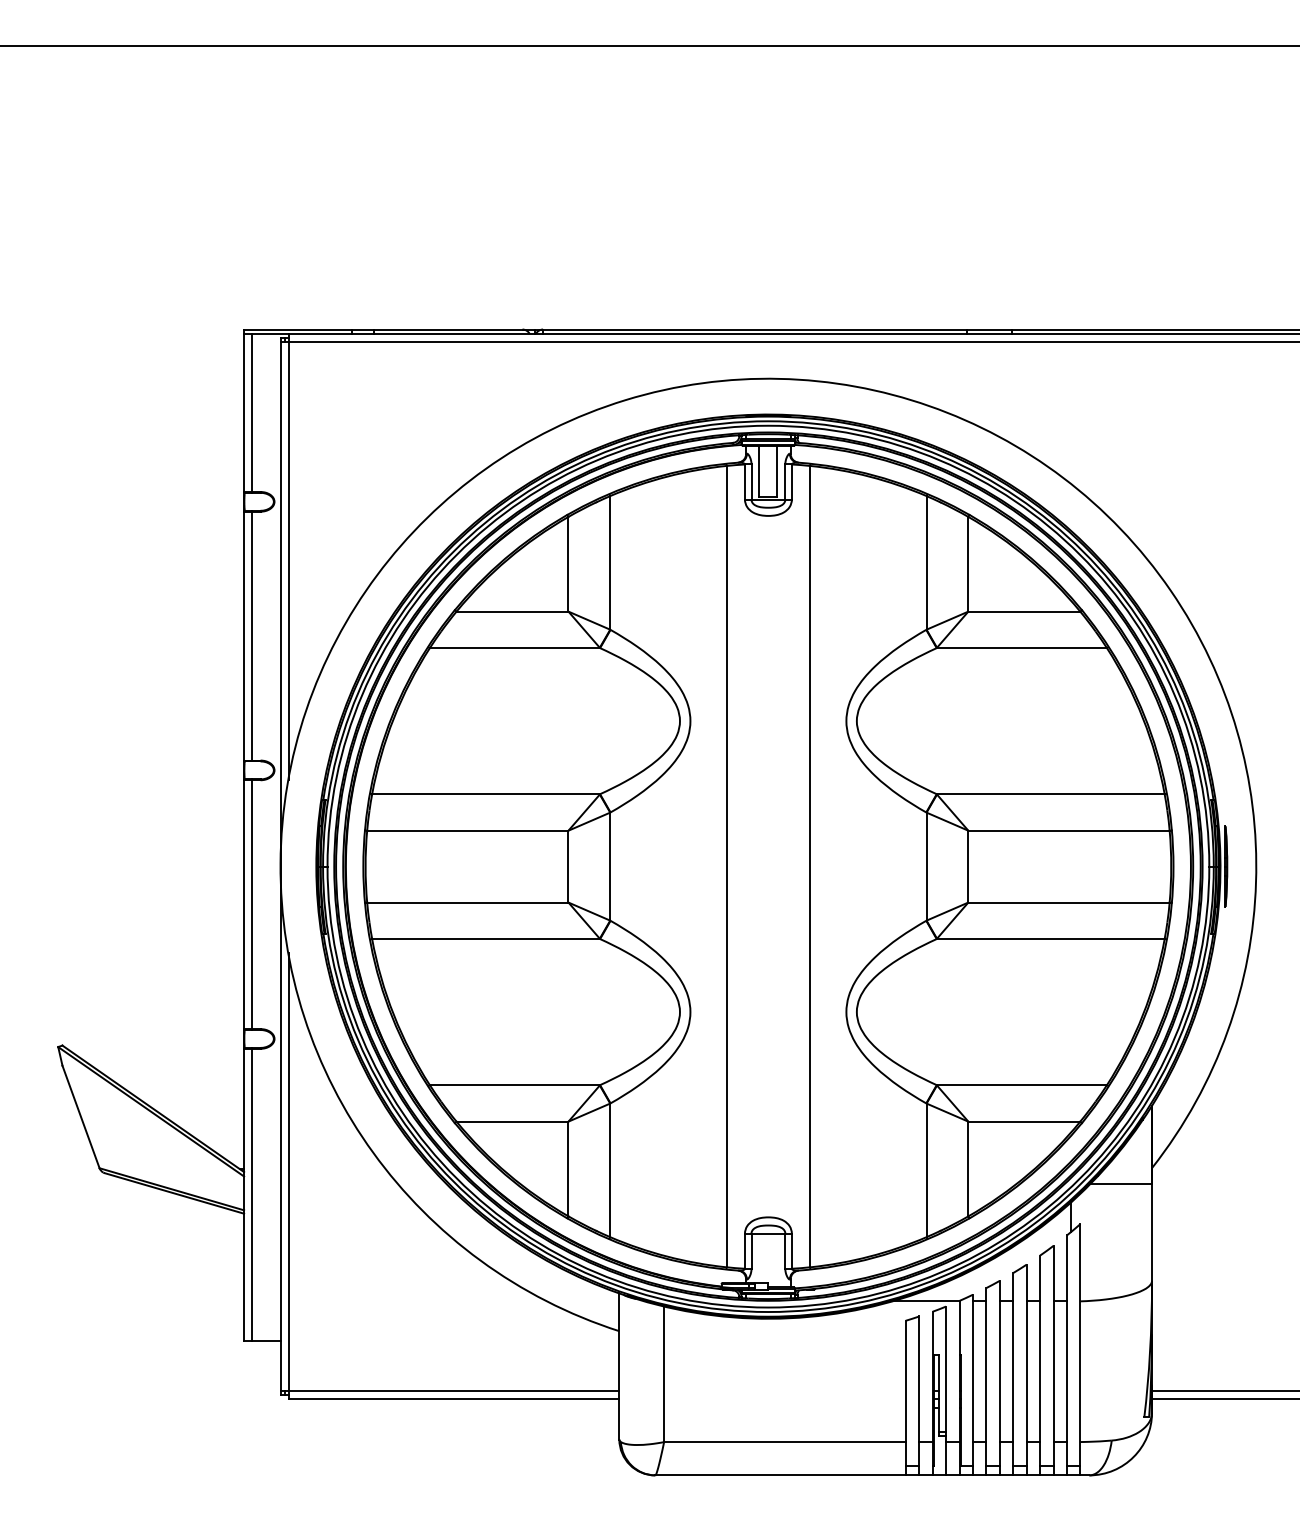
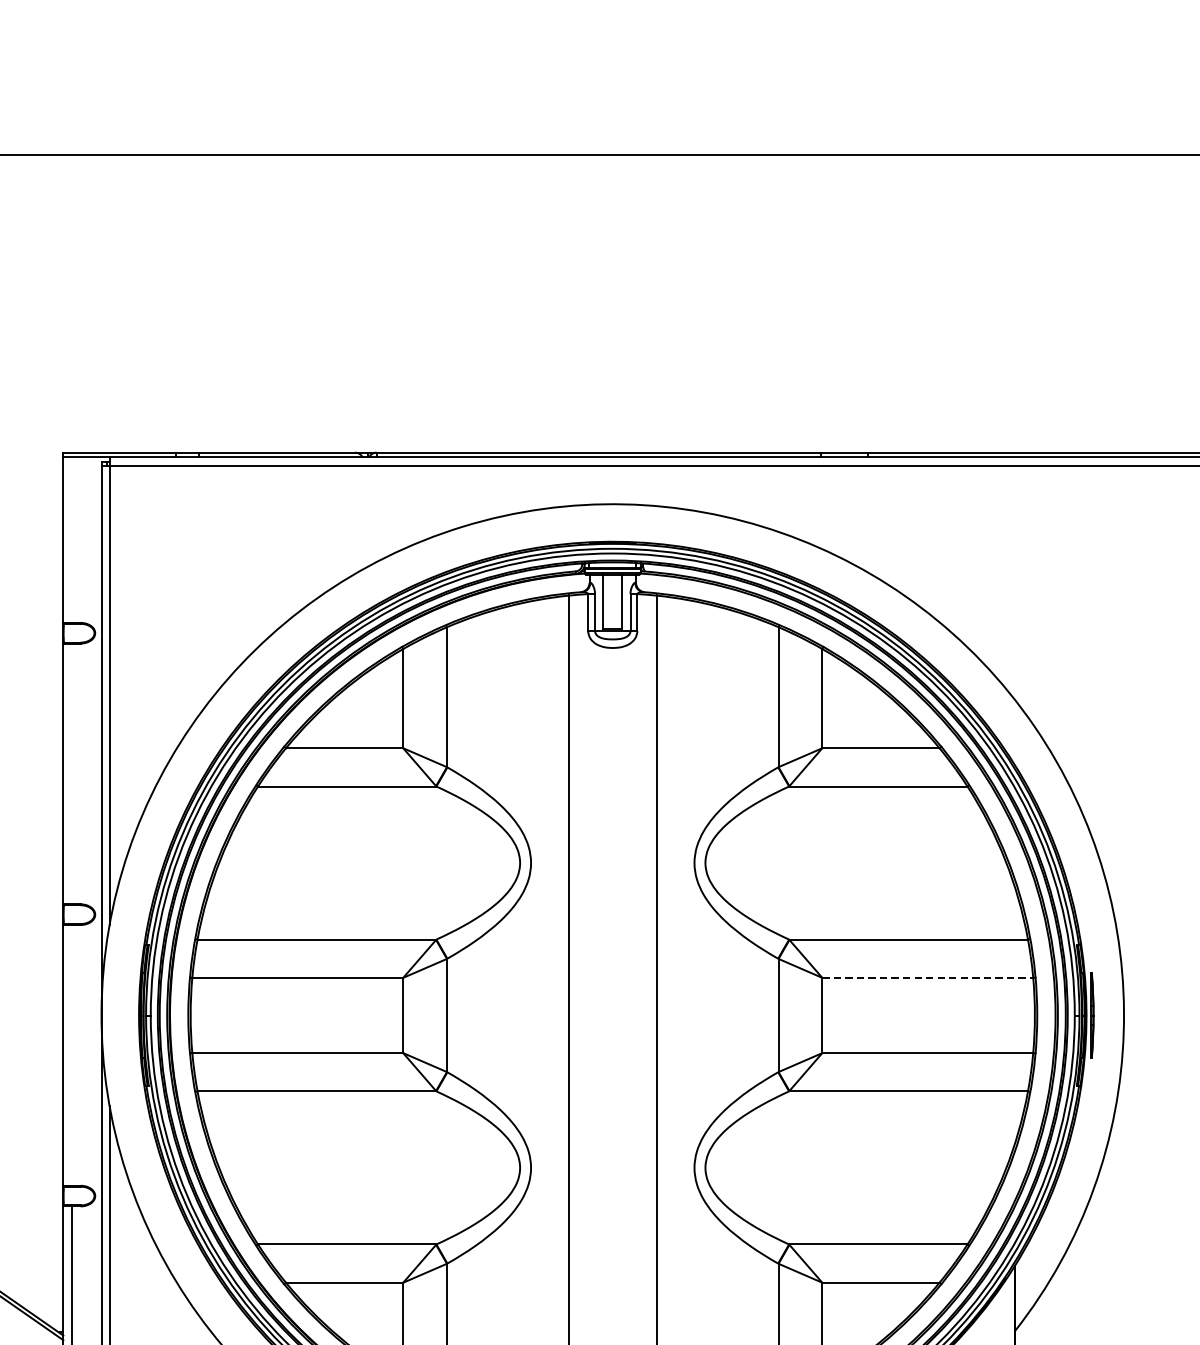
line: (252, 413) -> (72, 540), removed
line: (252, 635) -> (72, 773), removed
line: (1069, 830) -> (928, 977), solid -> dashed
line: (252, 904) -> (72, 1055), removed

